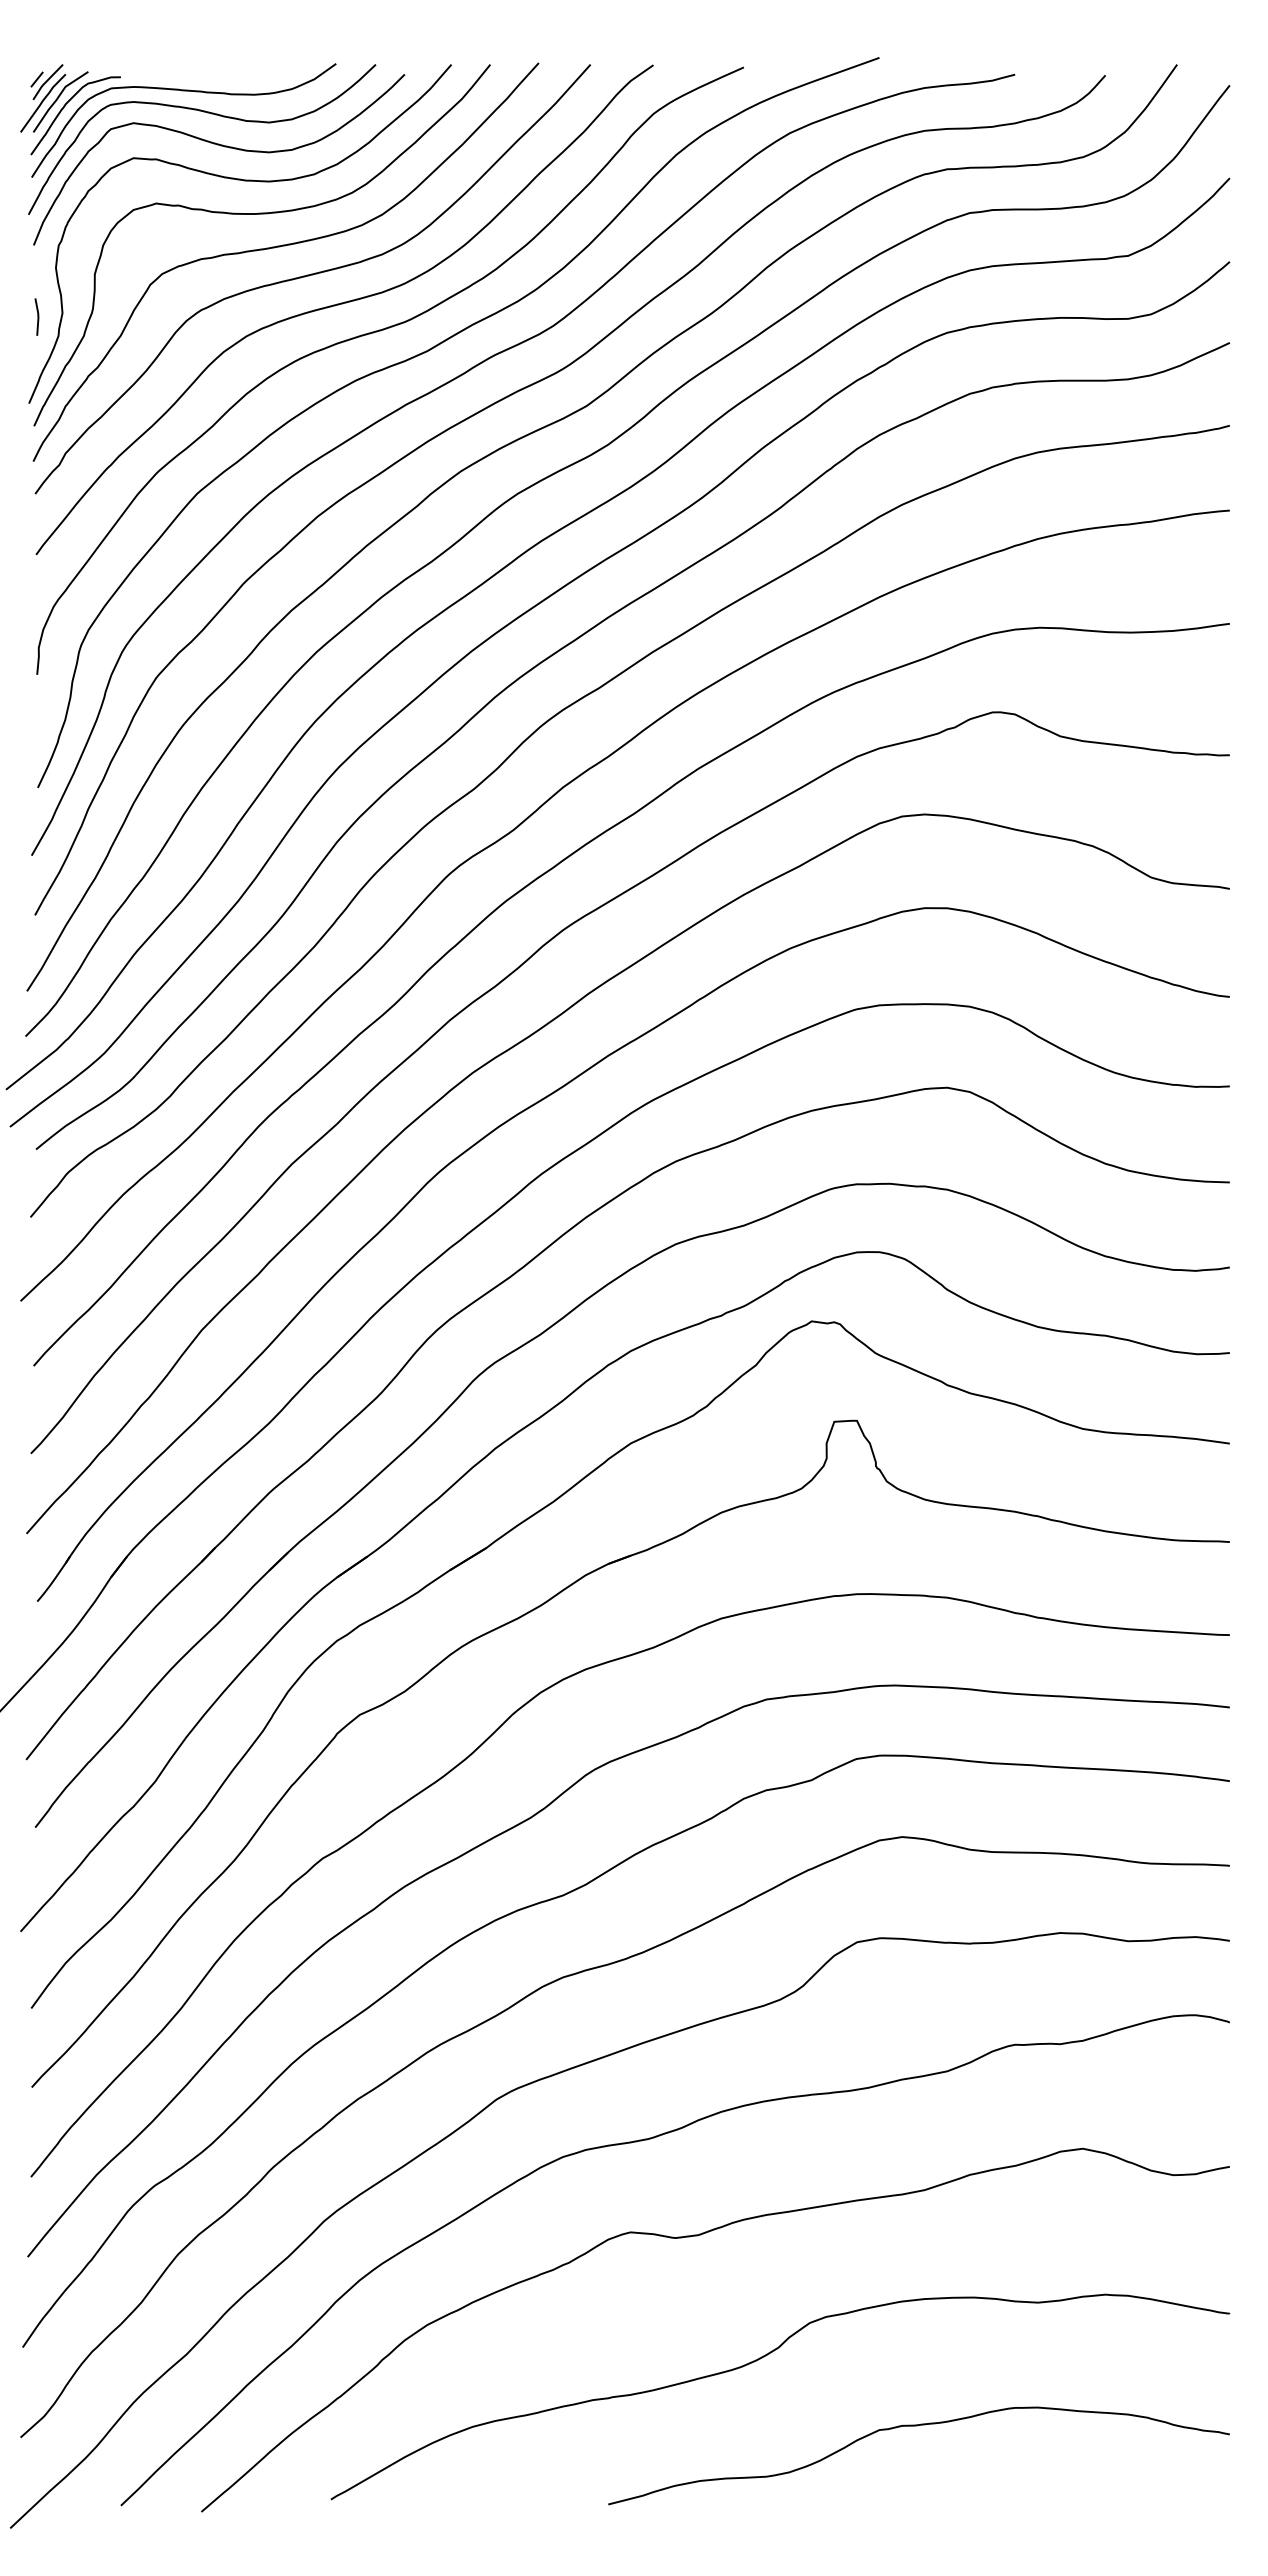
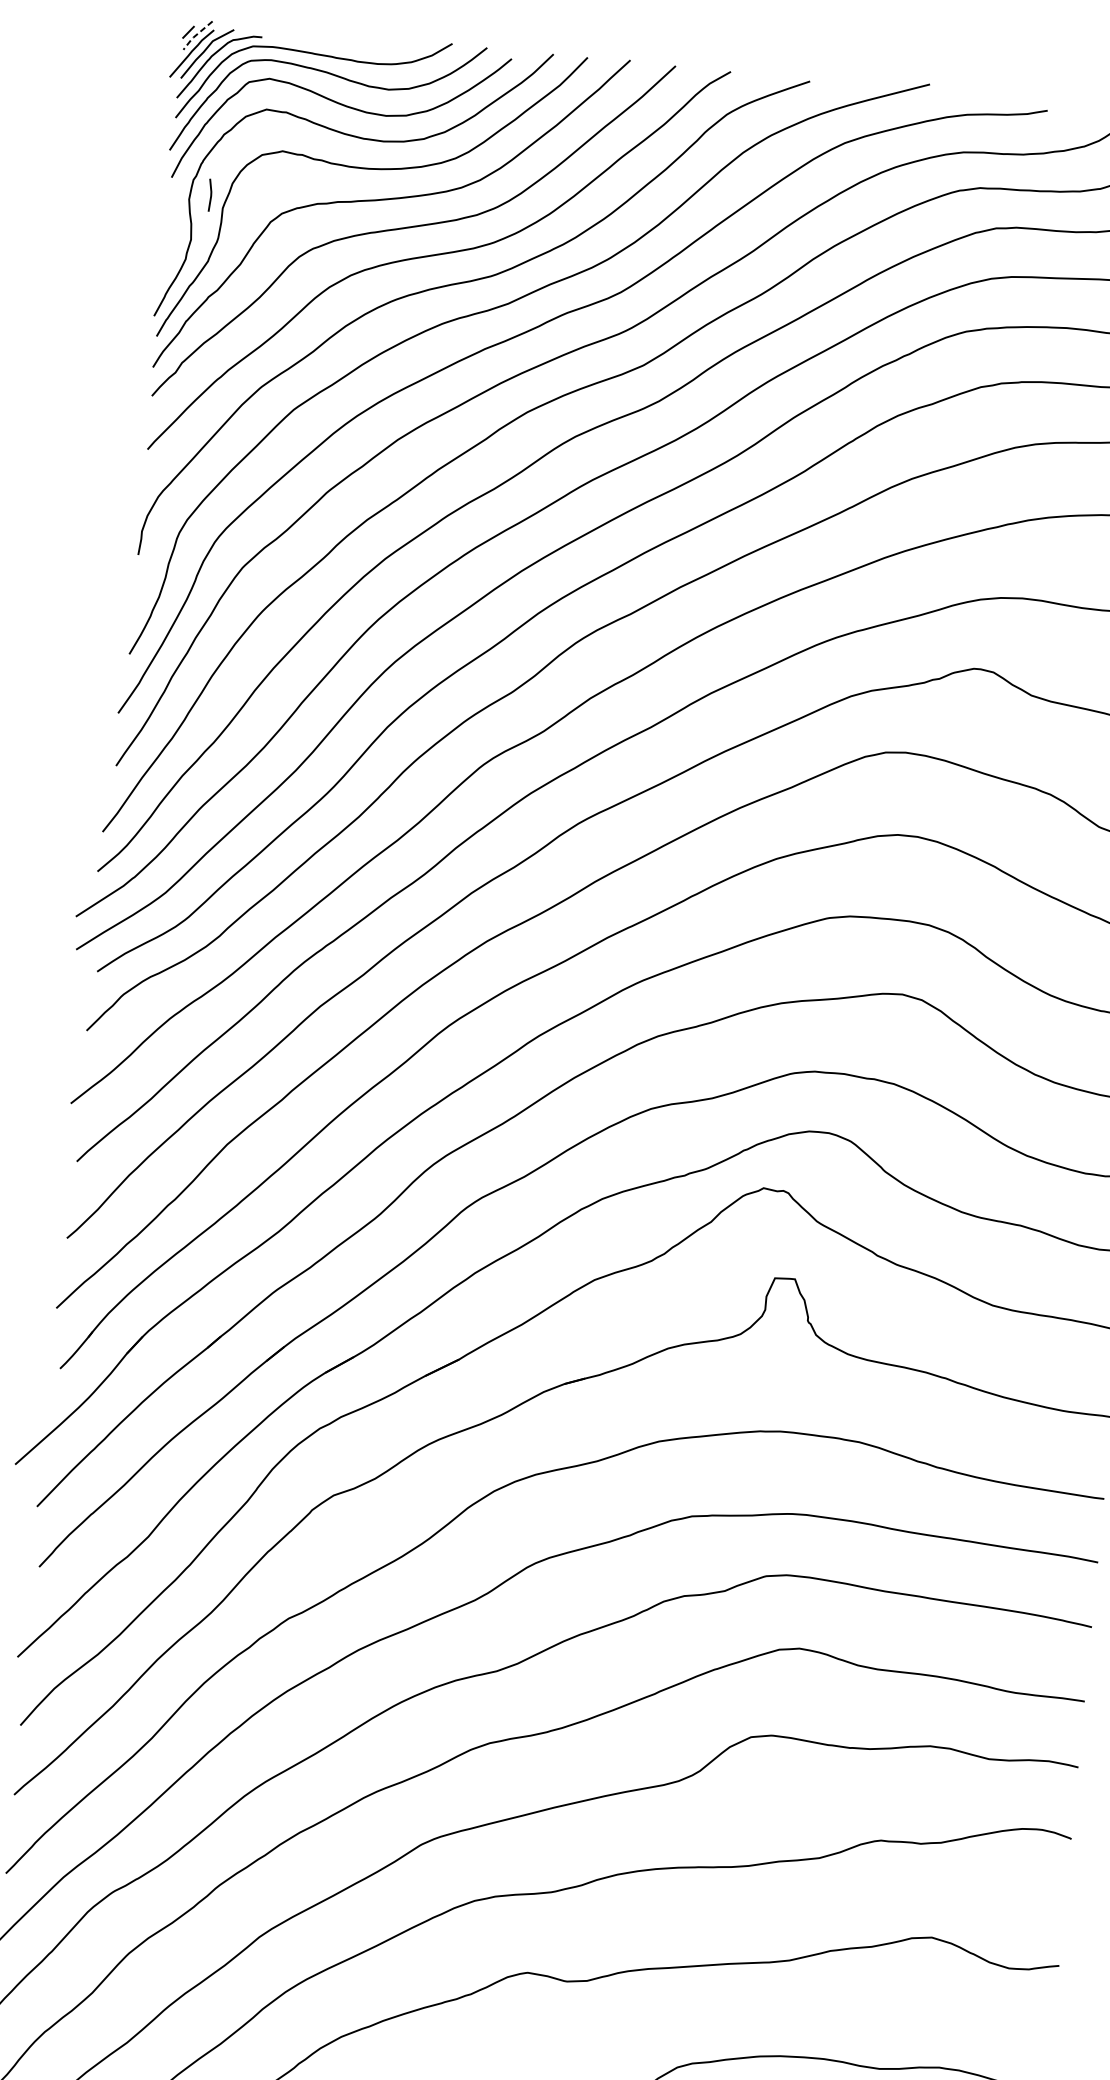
line: (45, 82) -> (195, 35), solid -> dashed
line: (37, 316) -> (210, 194), moved

